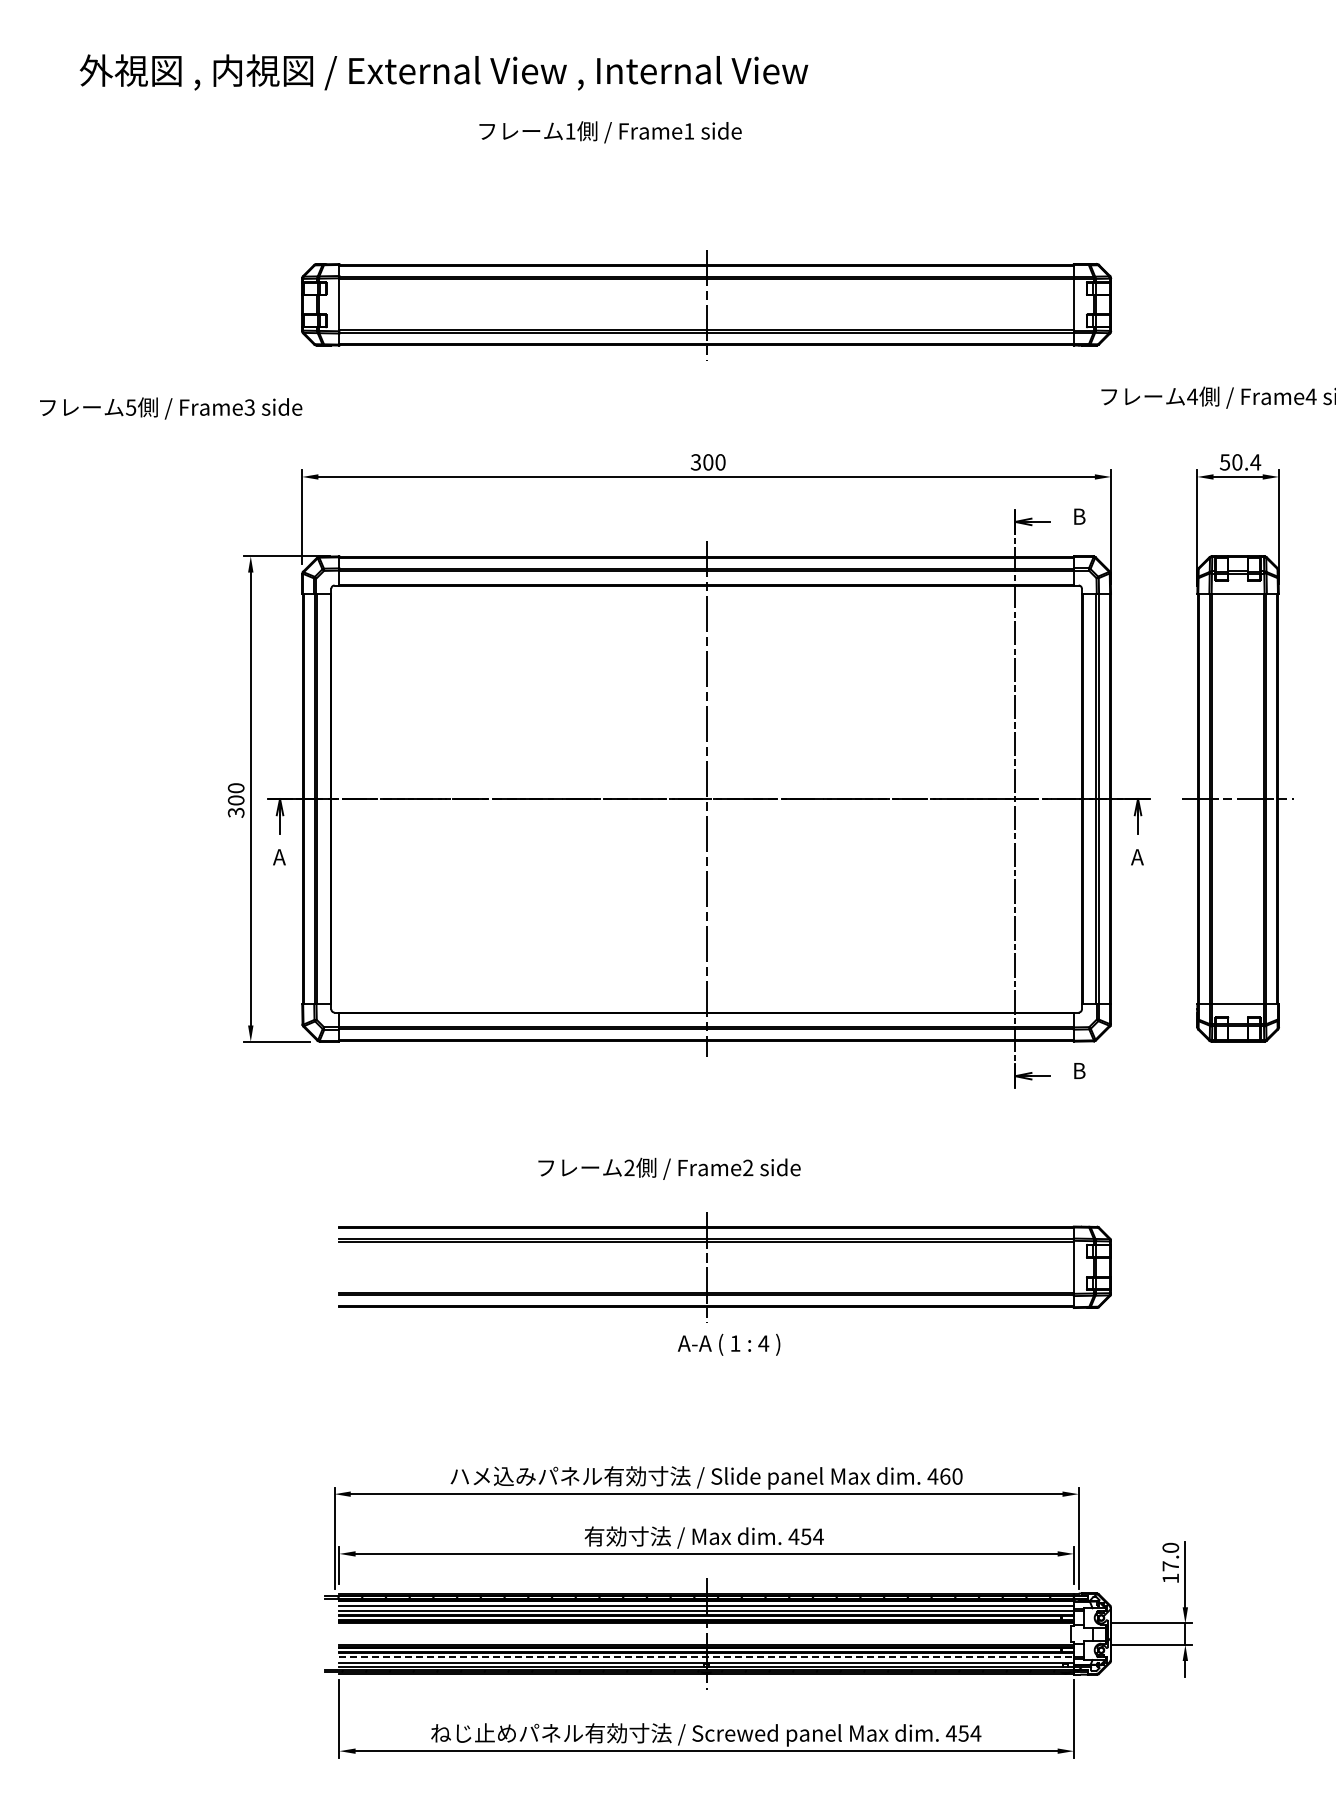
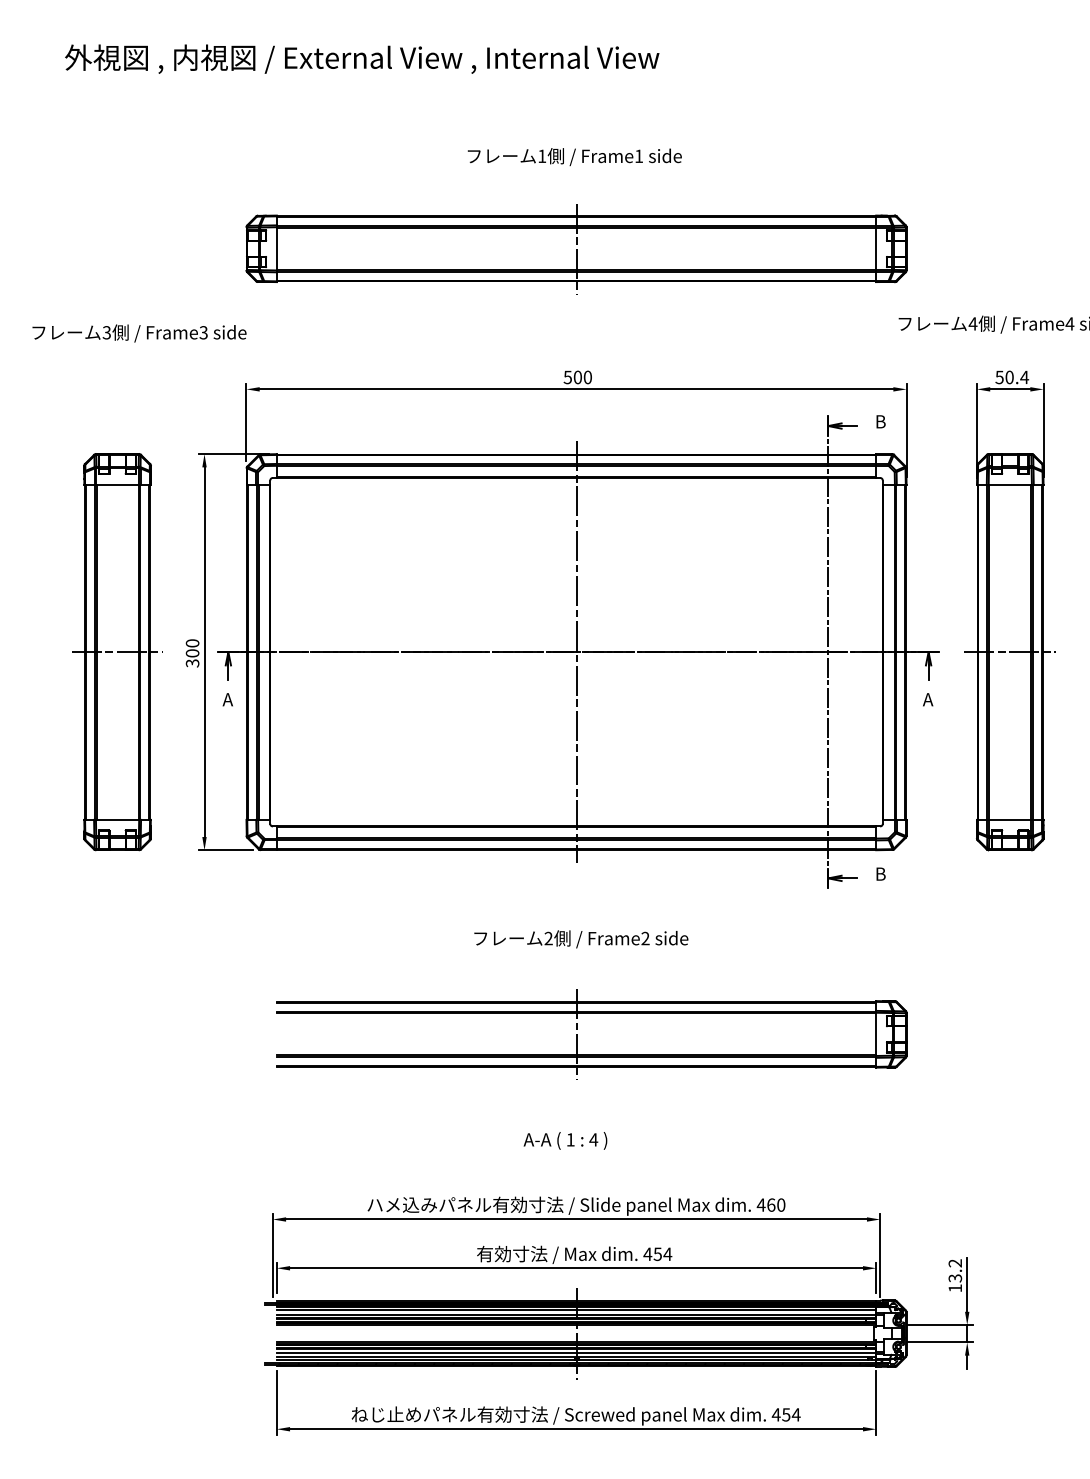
text: (610, 132) -> (574, 157), moved
text: (131, 407) -> (107, 332), 5 -> 3
text: (695, 462) -> (567, 377), 300 -> 500
part: (143, 798) -> (116, 651), added
text: (669, 1168) -> (581, 939), moved
text: (728, 1344) -> (564, 1140), moved
text: (1170, 1556) -> (955, 1270), 17.0 -> 13.2
line: (707, 1657) -> (577, 1352), dashed -> solid

